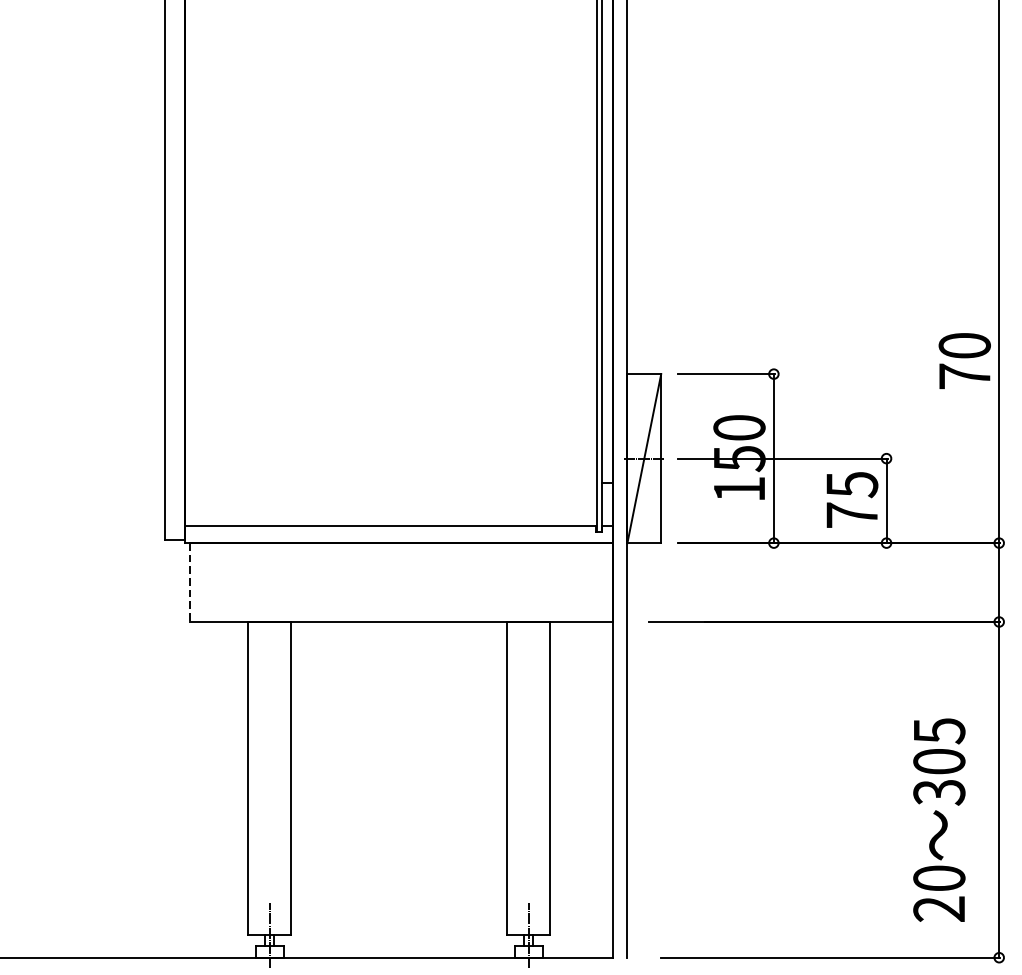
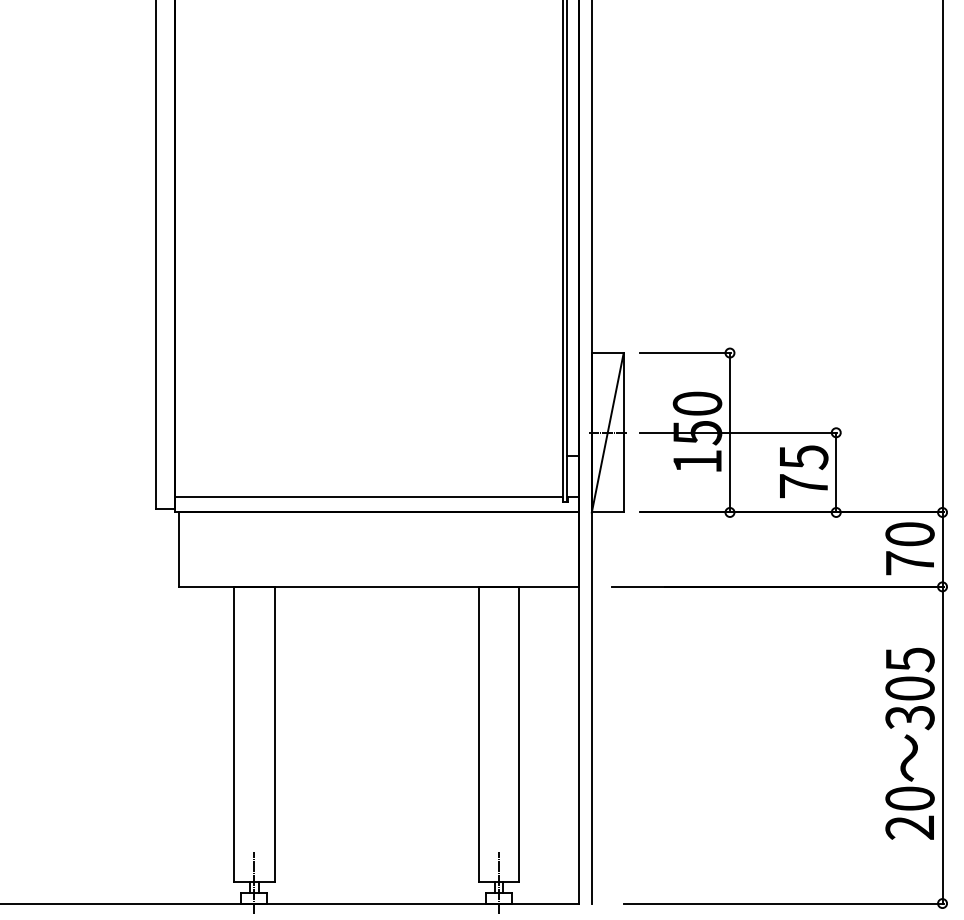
text: (964, 360) -> (909, 548), moved
line: (189, 583) -> (178, 550), dashed -> solid
text: (938, 819) -> (909, 743), moved

